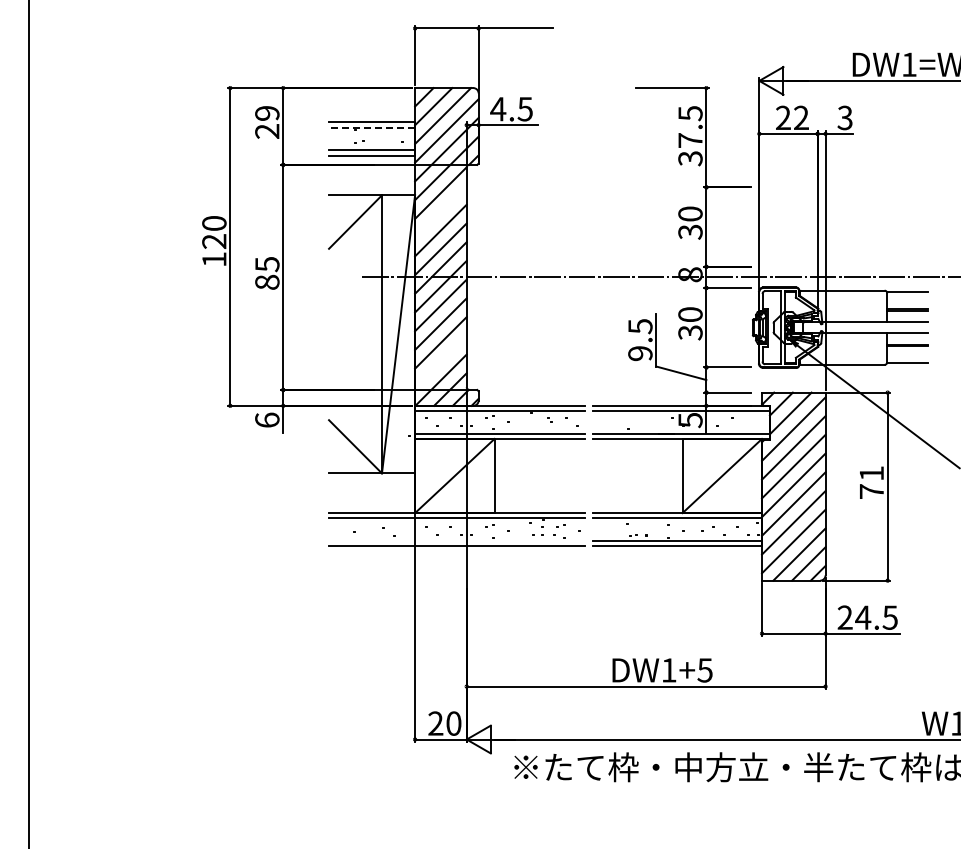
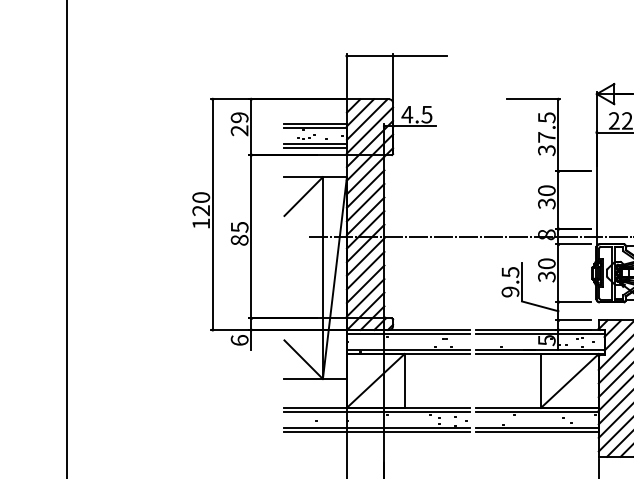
line: (371, 127) -> (315, 127), dashed -> solid
line: (440, 211) -> (365, 188), added
line: (440, 361) -> (365, 297), added
line: (456, 540) -> (376, 427), added

